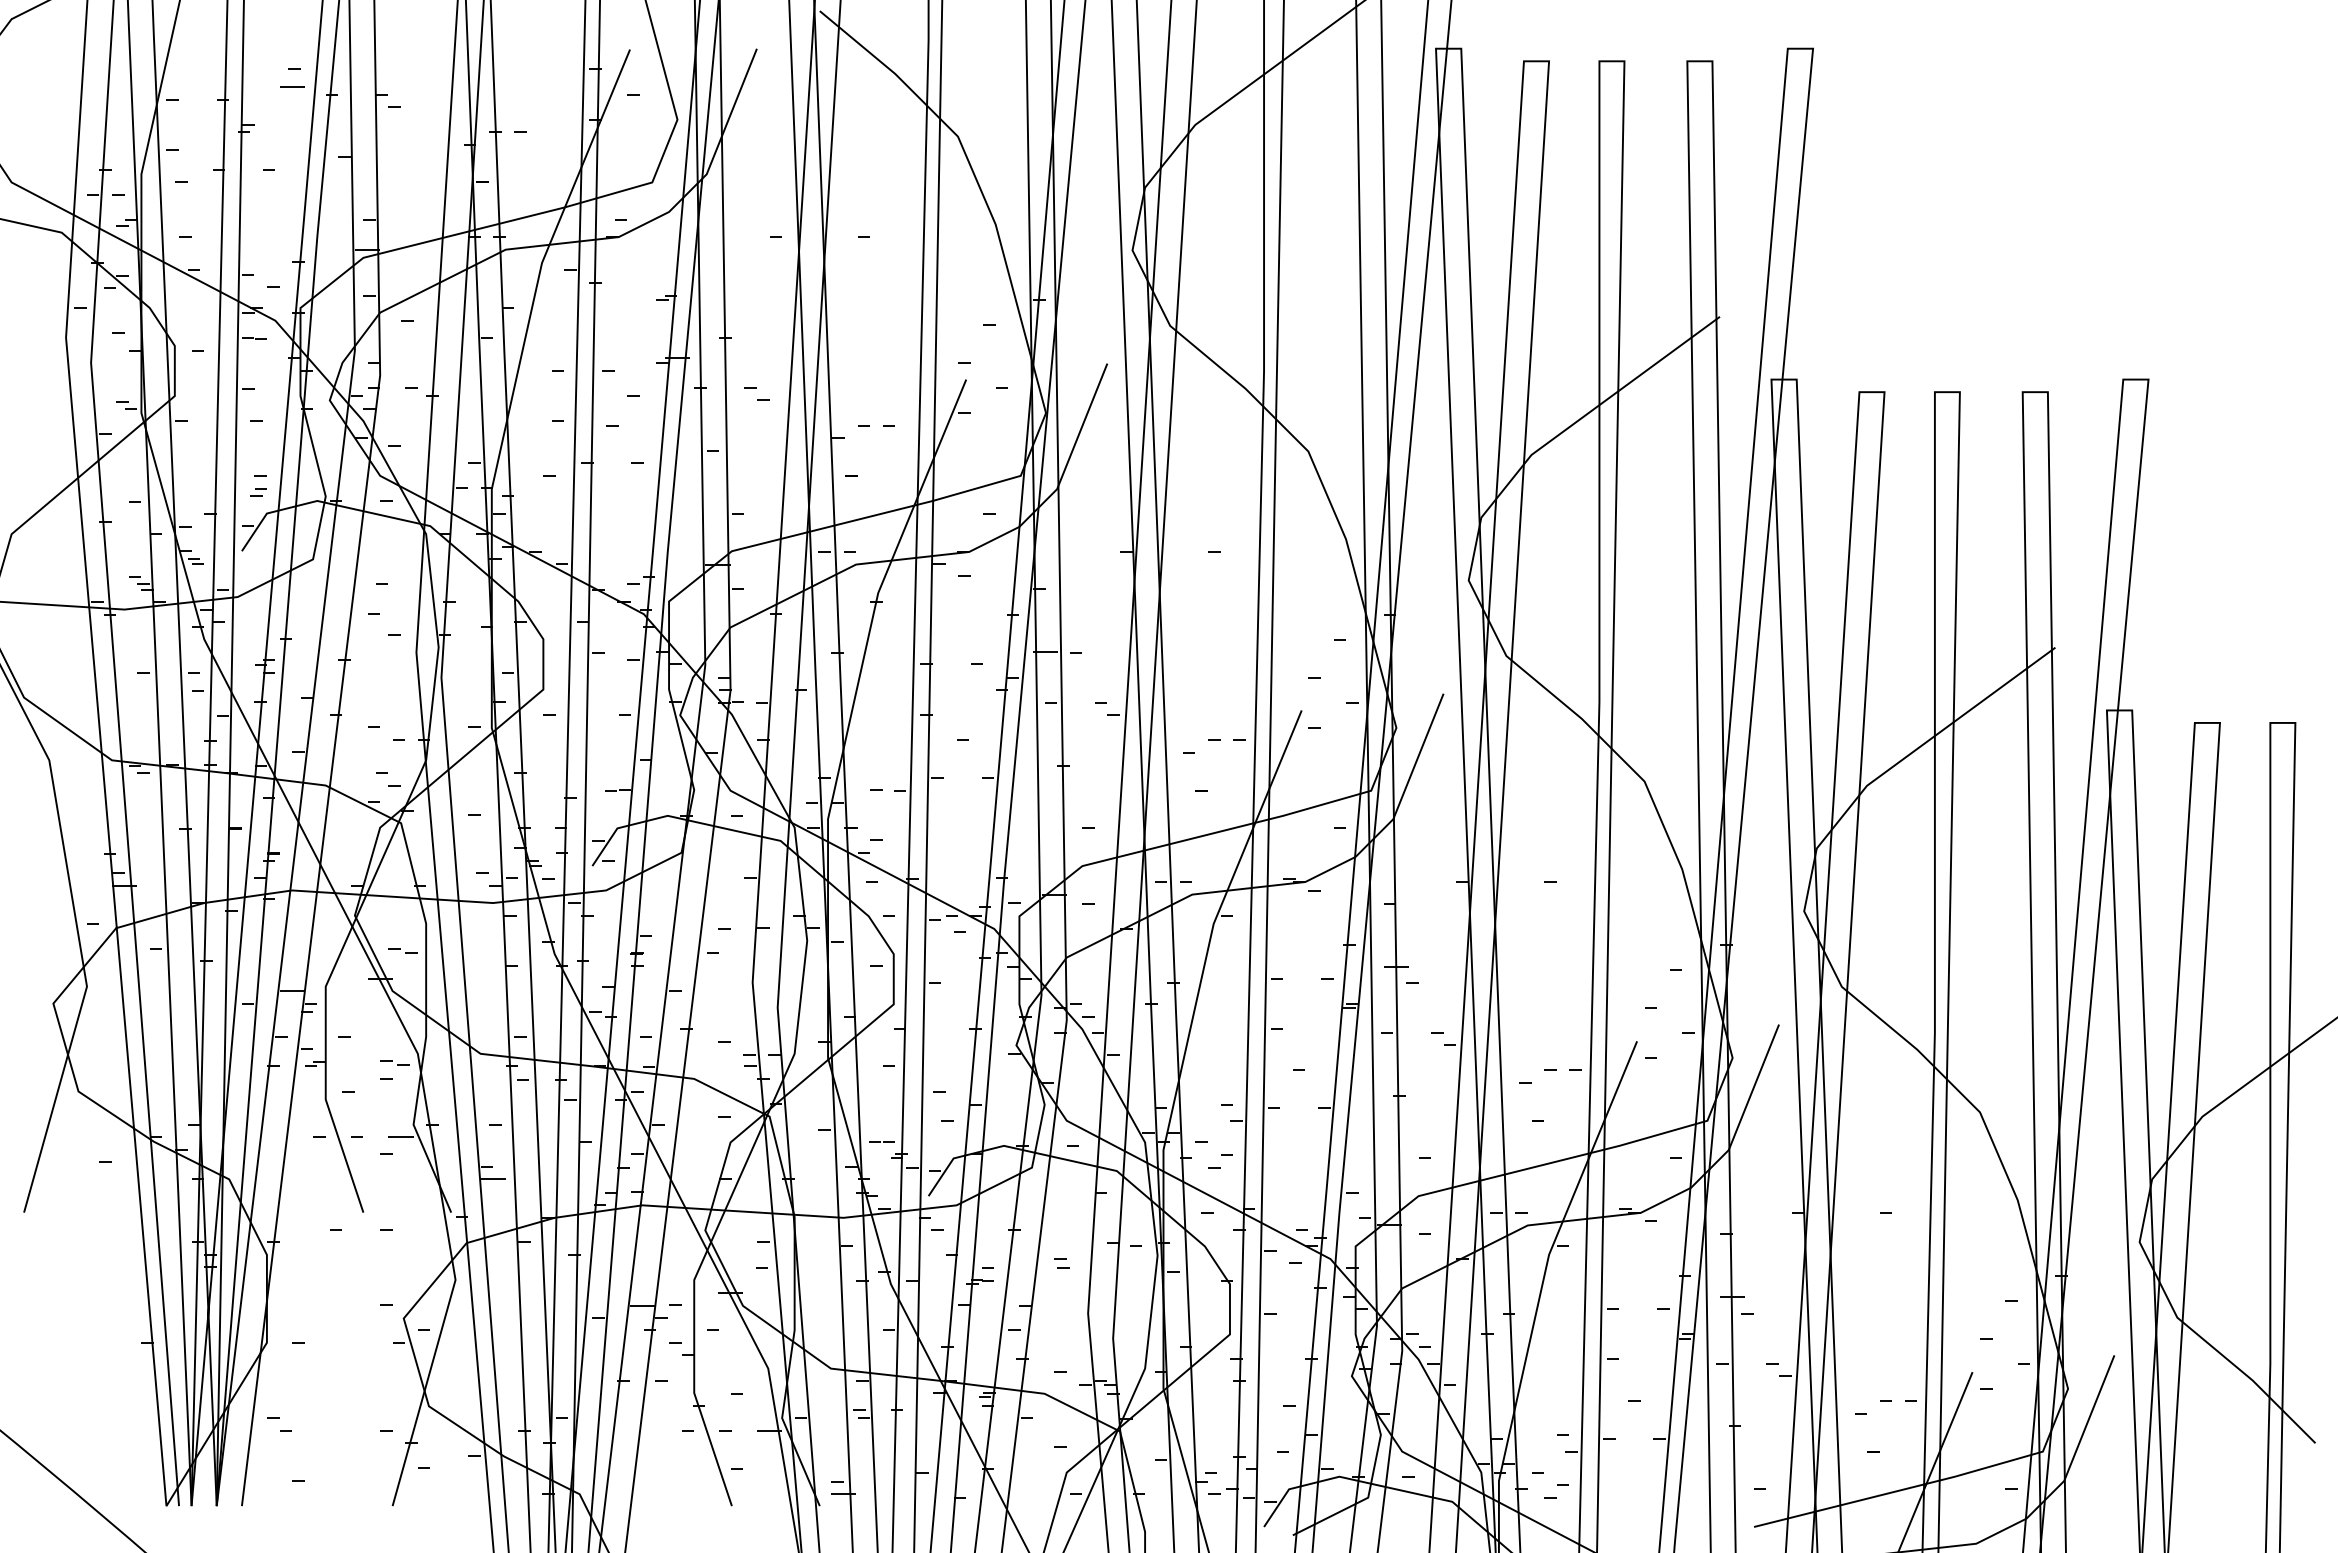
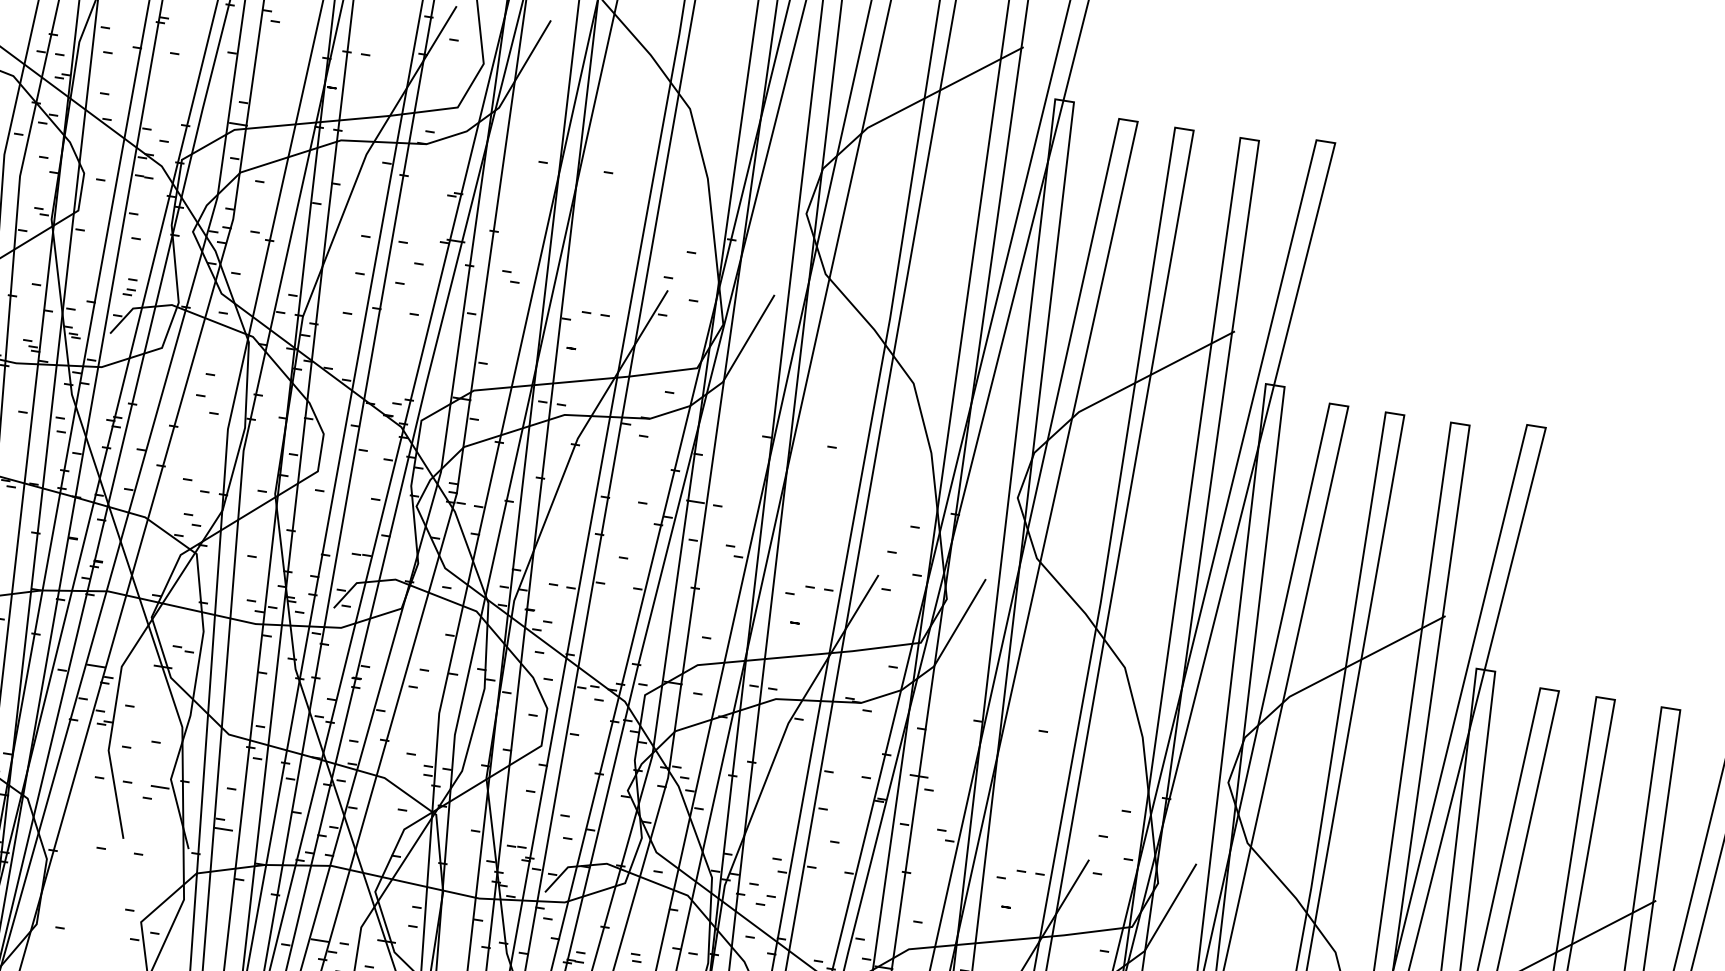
part: (394, 1062) -> (164, 731), removed

